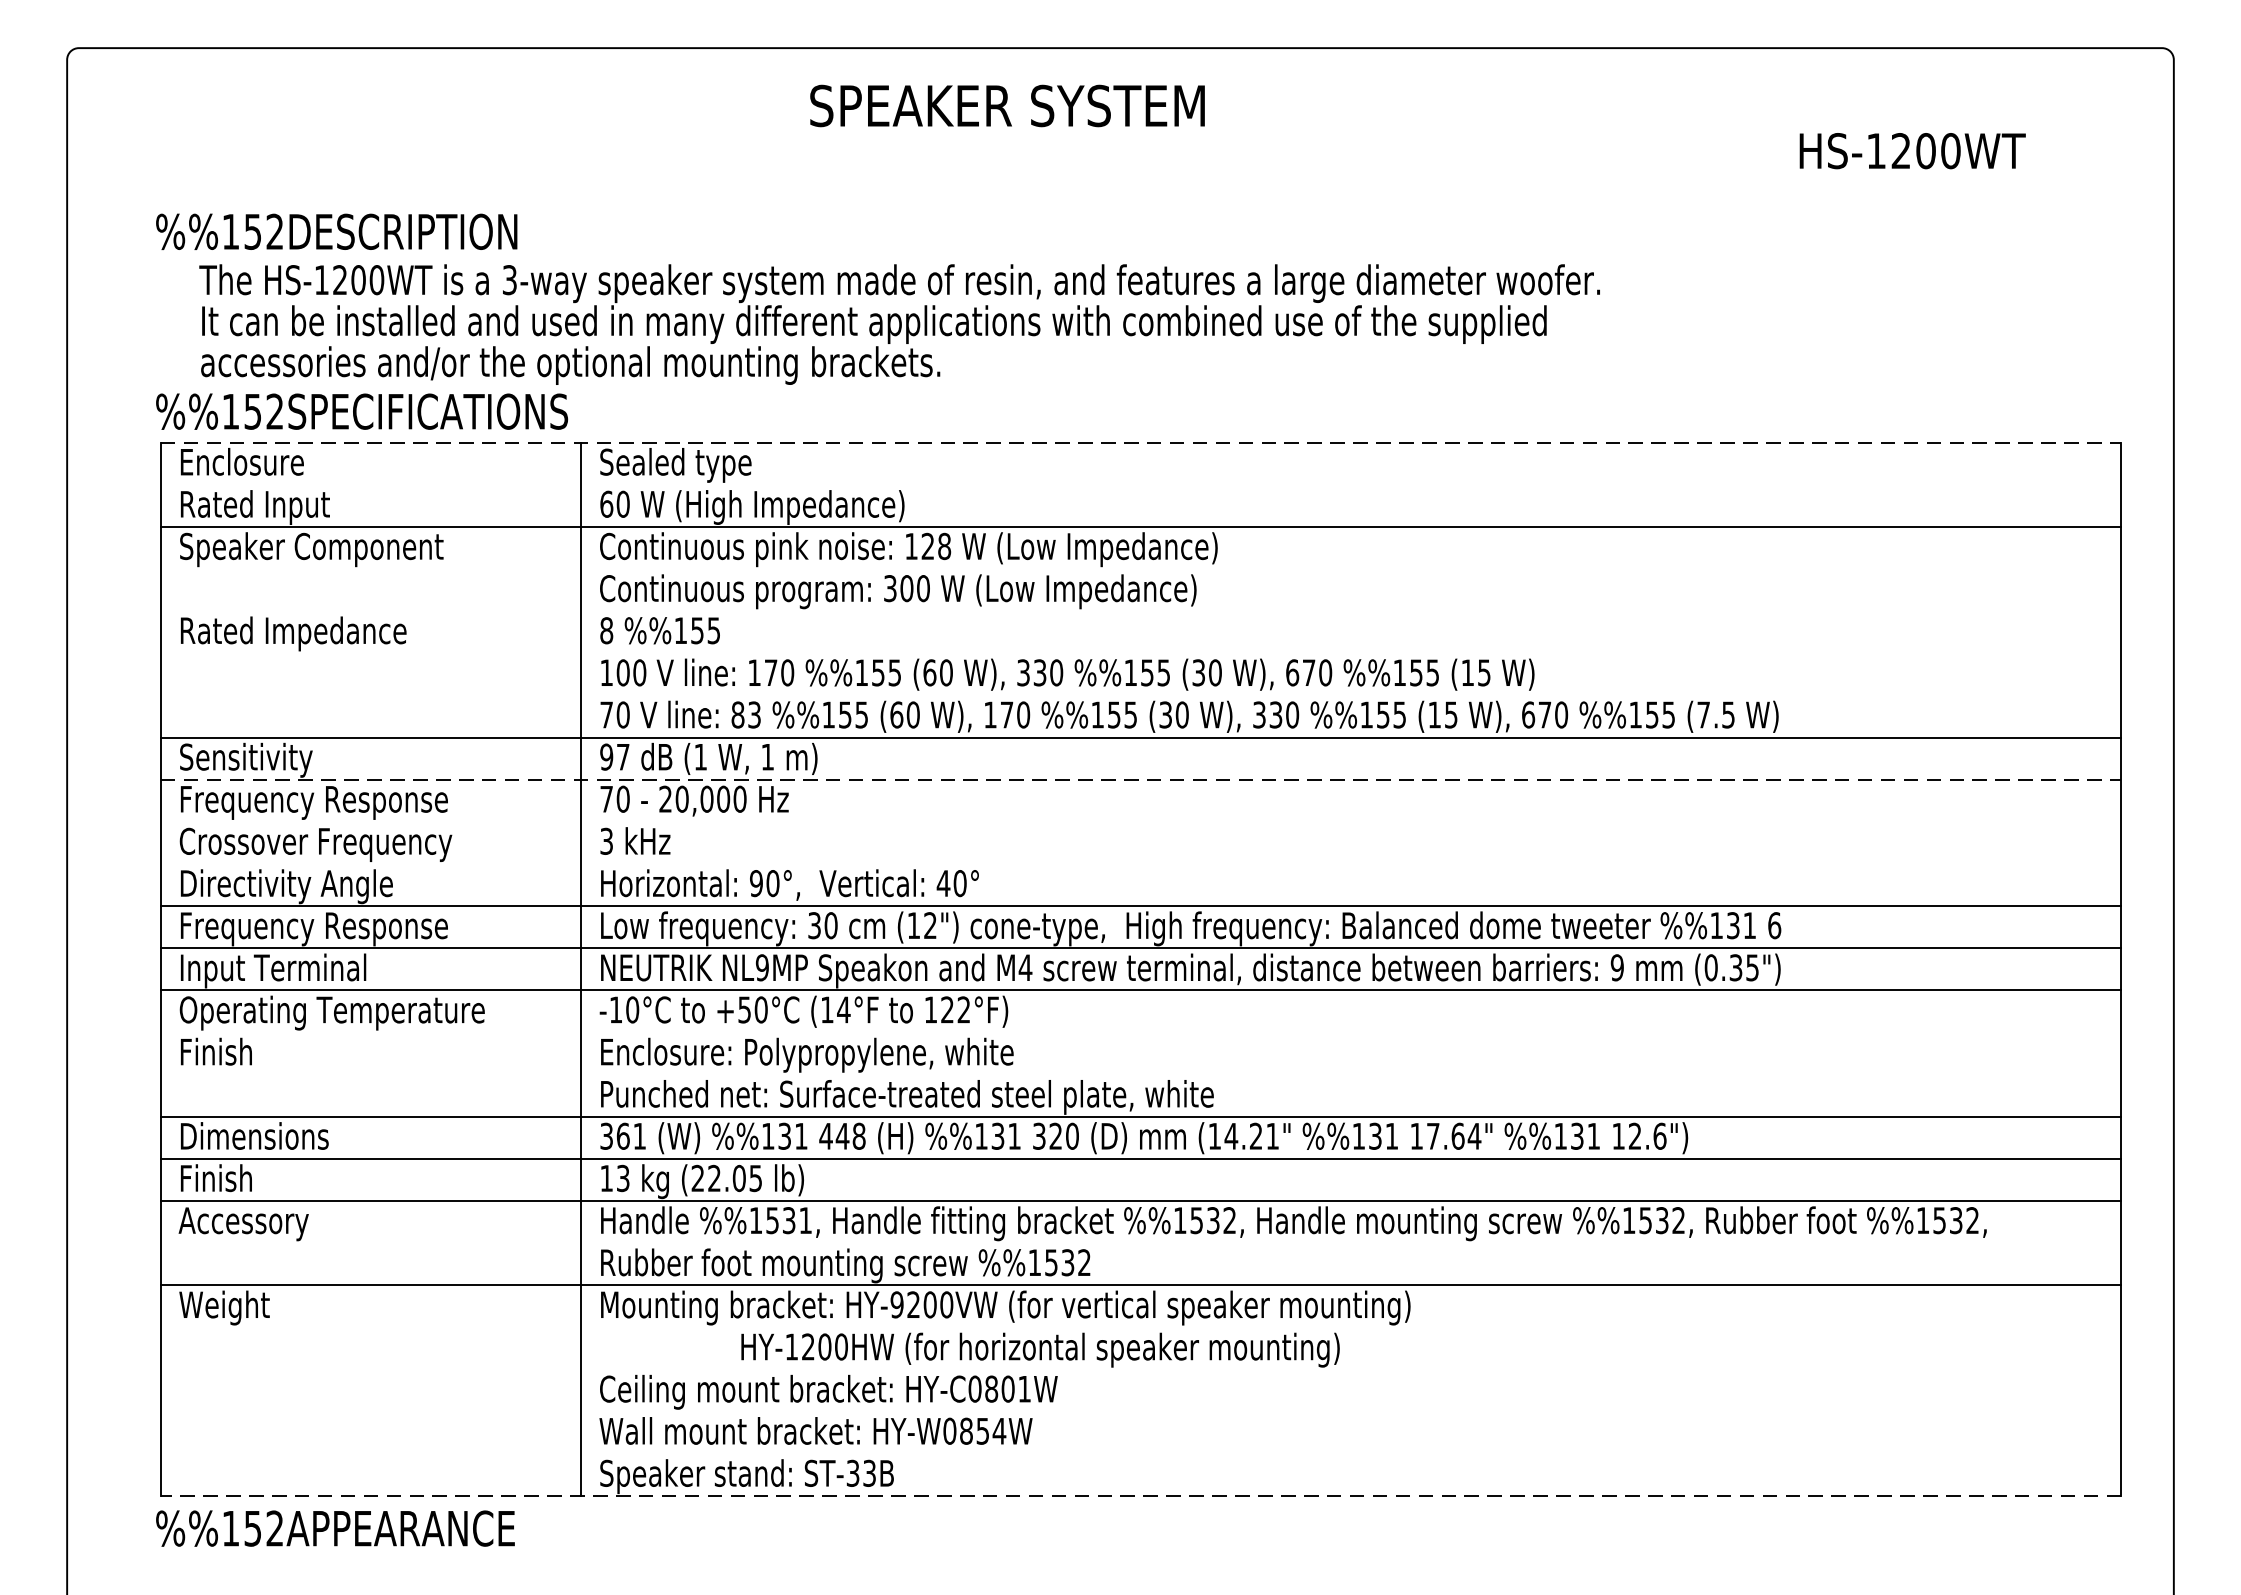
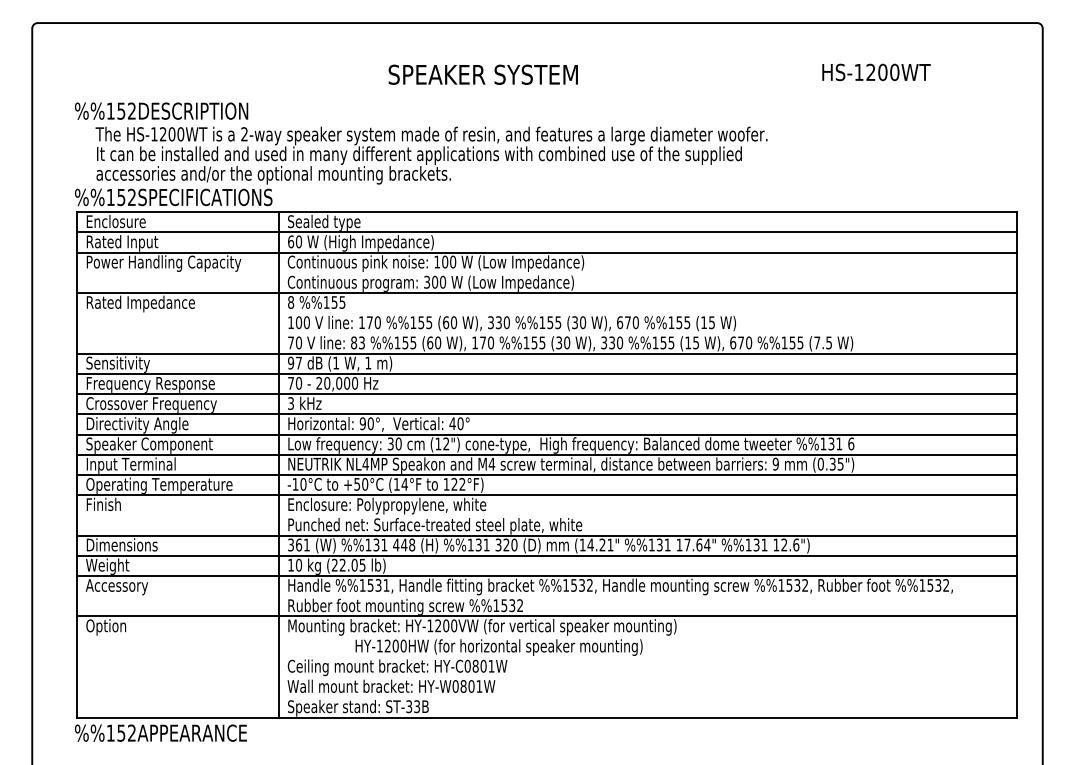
text: (1005, 105) -> (482, 74), moved
text: (1912, 151) -> (876, 72), moved
text: (509, 280) -> (244, 134), 3-way -> 2-way
line: (1141, 443) -> (547, 212), dashed -> solid
line: (1141, 484) -> (547, 232), added
text: (937, 545) -> (449, 261), 128 -> 100
text: (340, 549) -> (163, 263), Speaker Component -> Power Handling Capacity
line: (1141, 611) -> (547, 293), added
line: (1141, 778) -> (547, 373), dashed -> solid
line: (1141, 822) -> (547, 394), added
line: (1141, 864) -> (547, 414), added
text: (313, 928) -> (150, 445), Frequency Response -> Speaker Component
text: (761, 966) -> (365, 463), NL9MP -> NL4MP
line: (1141, 1033) -> (547, 495), added
text: (622, 1176) -> (298, 564), 13 -> 10
text: (224, 1181) -> (107, 566), Finish -> Weight
text: (897, 1304) -> (430, 625), HY-9200VW -> HY-1200VW
text: (224, 1308) -> (107, 627), Weight -> Option
text: (991, 1431) -> (475, 686), HY-W0854W -> HY-W0801W
line: (1139, 1495) -> (546, 717), dashed -> solid

